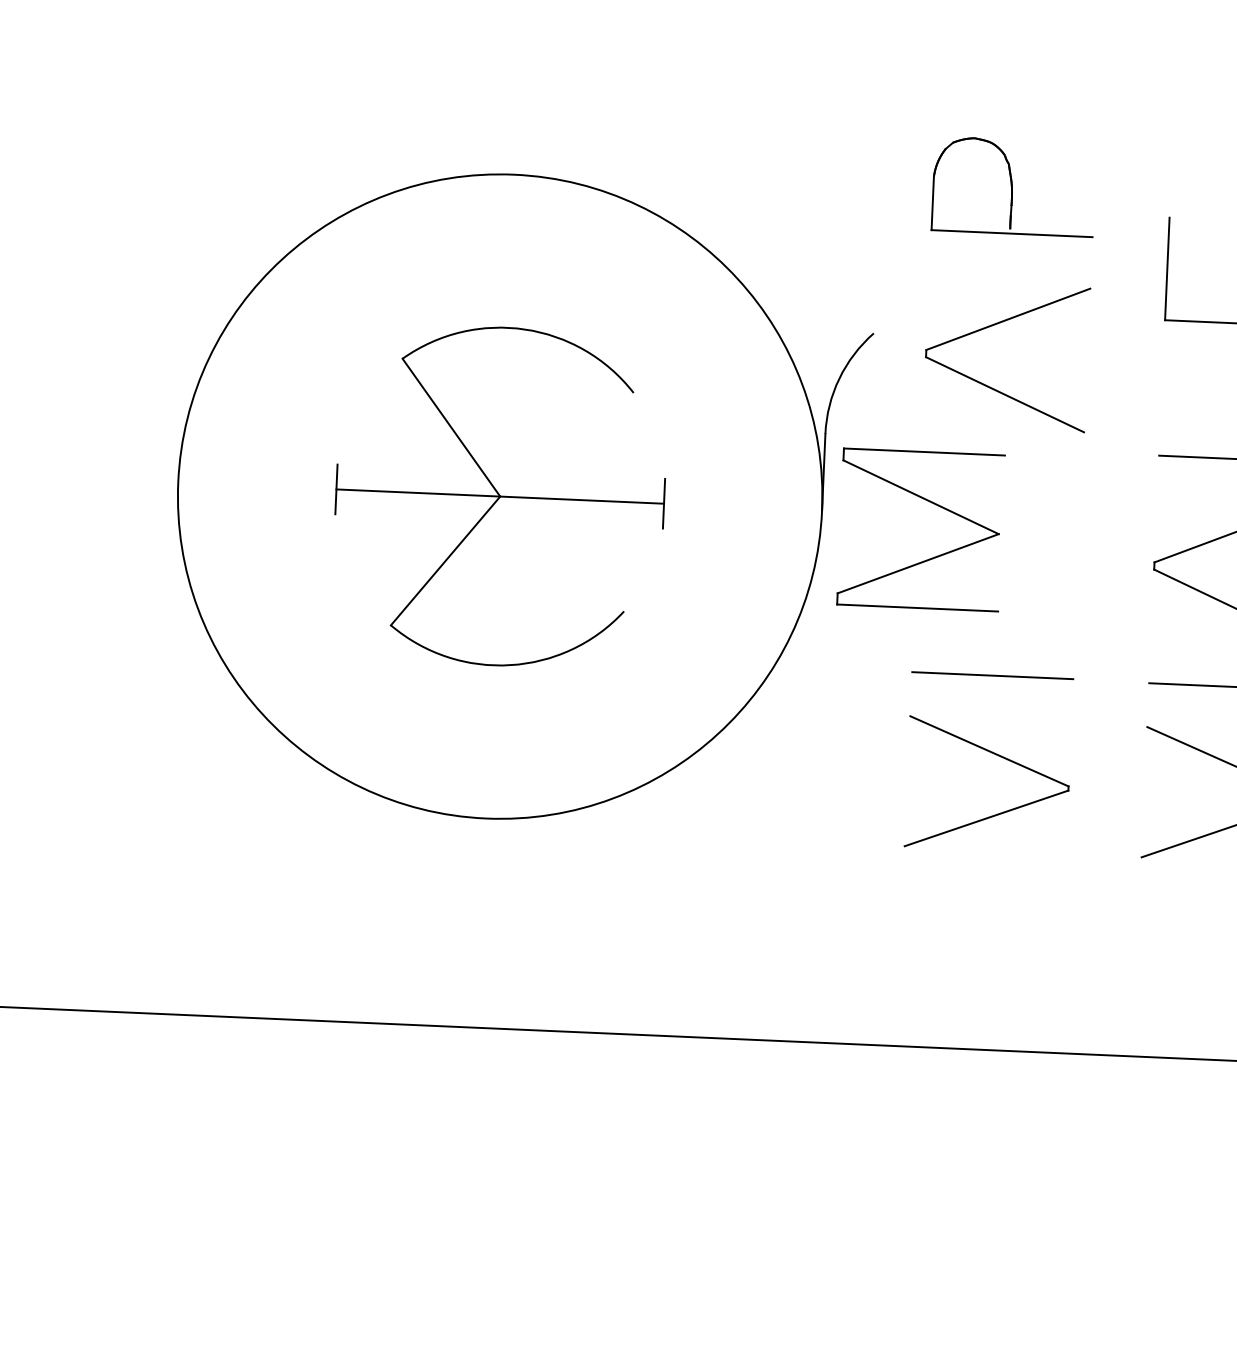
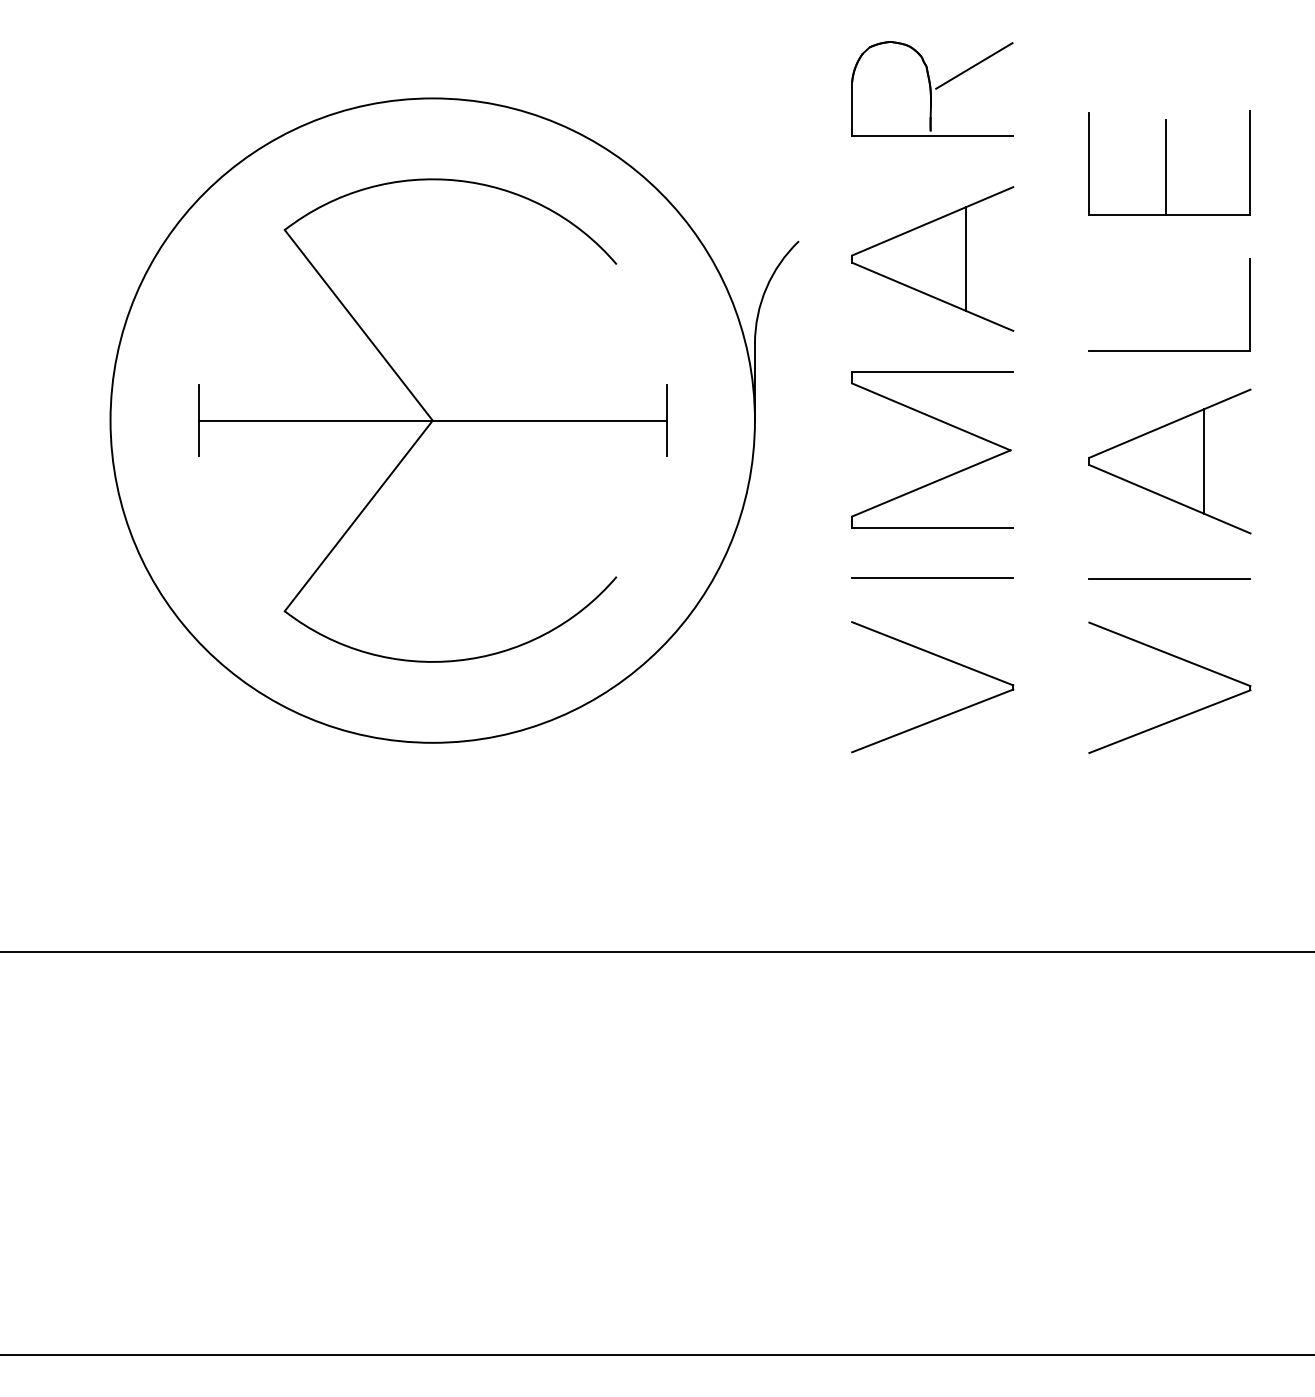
line: (1056, 165) -> (974, 65), added
line: (1040, 358) -> (966, 259), added
part: (499, 496) -> (432, 420), size x1.43
part: (931, 503) -> (941, 422), moved

